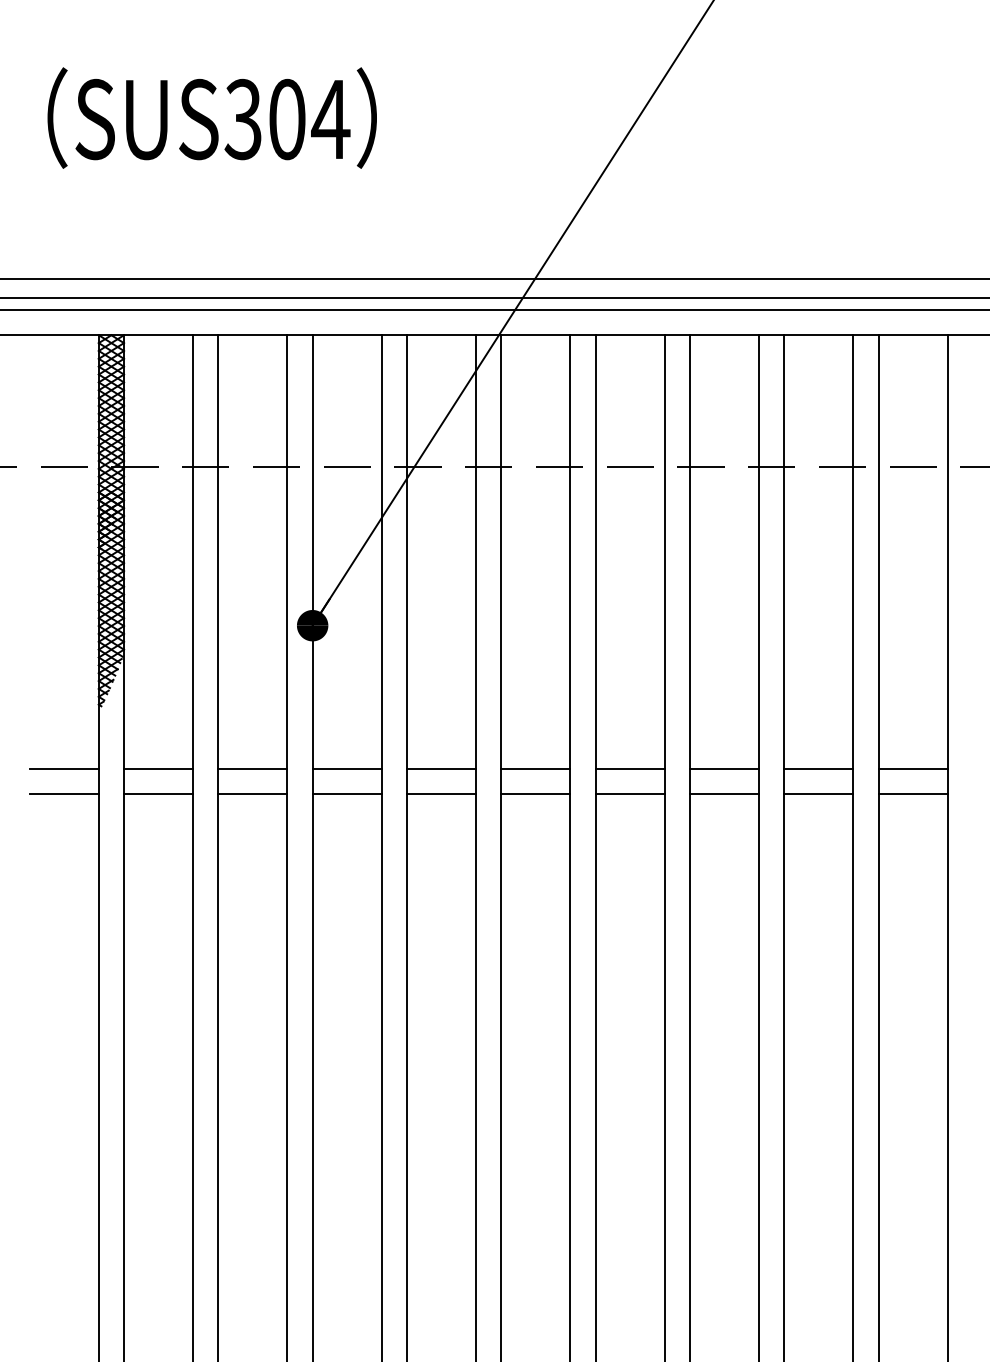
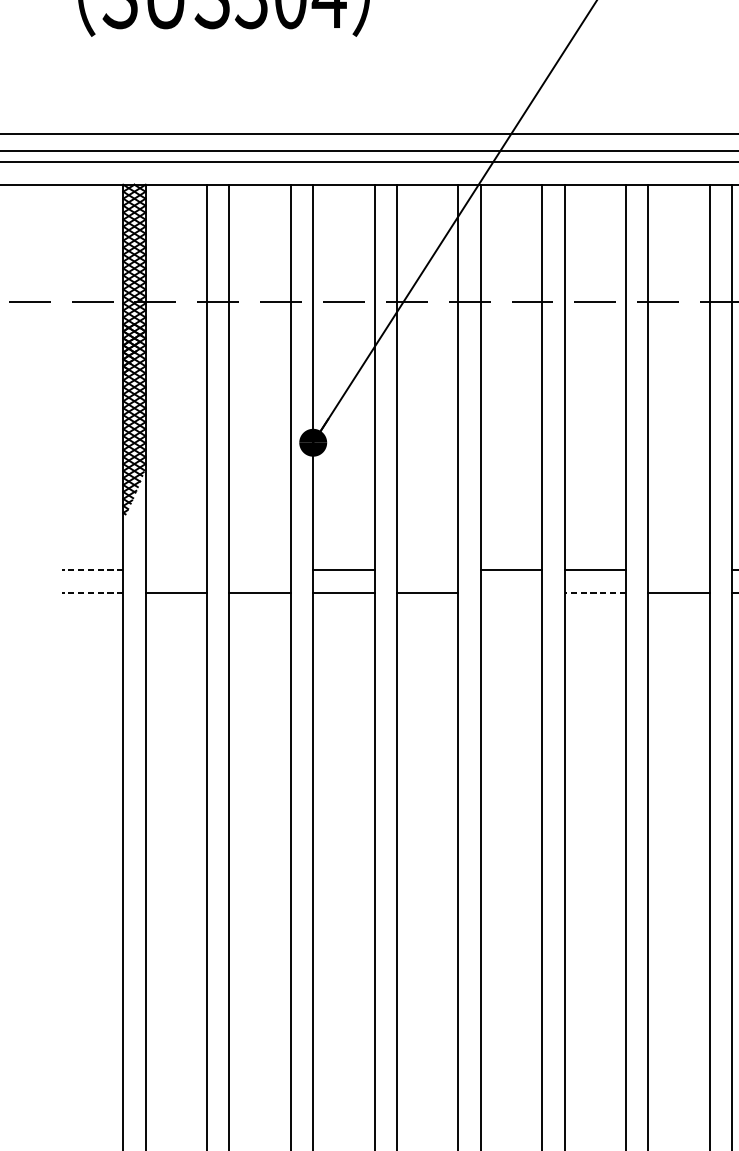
line: (64, 769) -> (92, 570), solid -> dashed
line: (158, 769) -> (176, 570), removed
line: (252, 769) -> (259, 570), removed
line: (441, 769) -> (427, 570), removed
line: (724, 769) -> (679, 570), removed
line: (64, 794) -> (92, 592), solid -> dashed
line: (535, 794) -> (511, 592), removed
line: (630, 794) -> (595, 592), solid -> dashed

